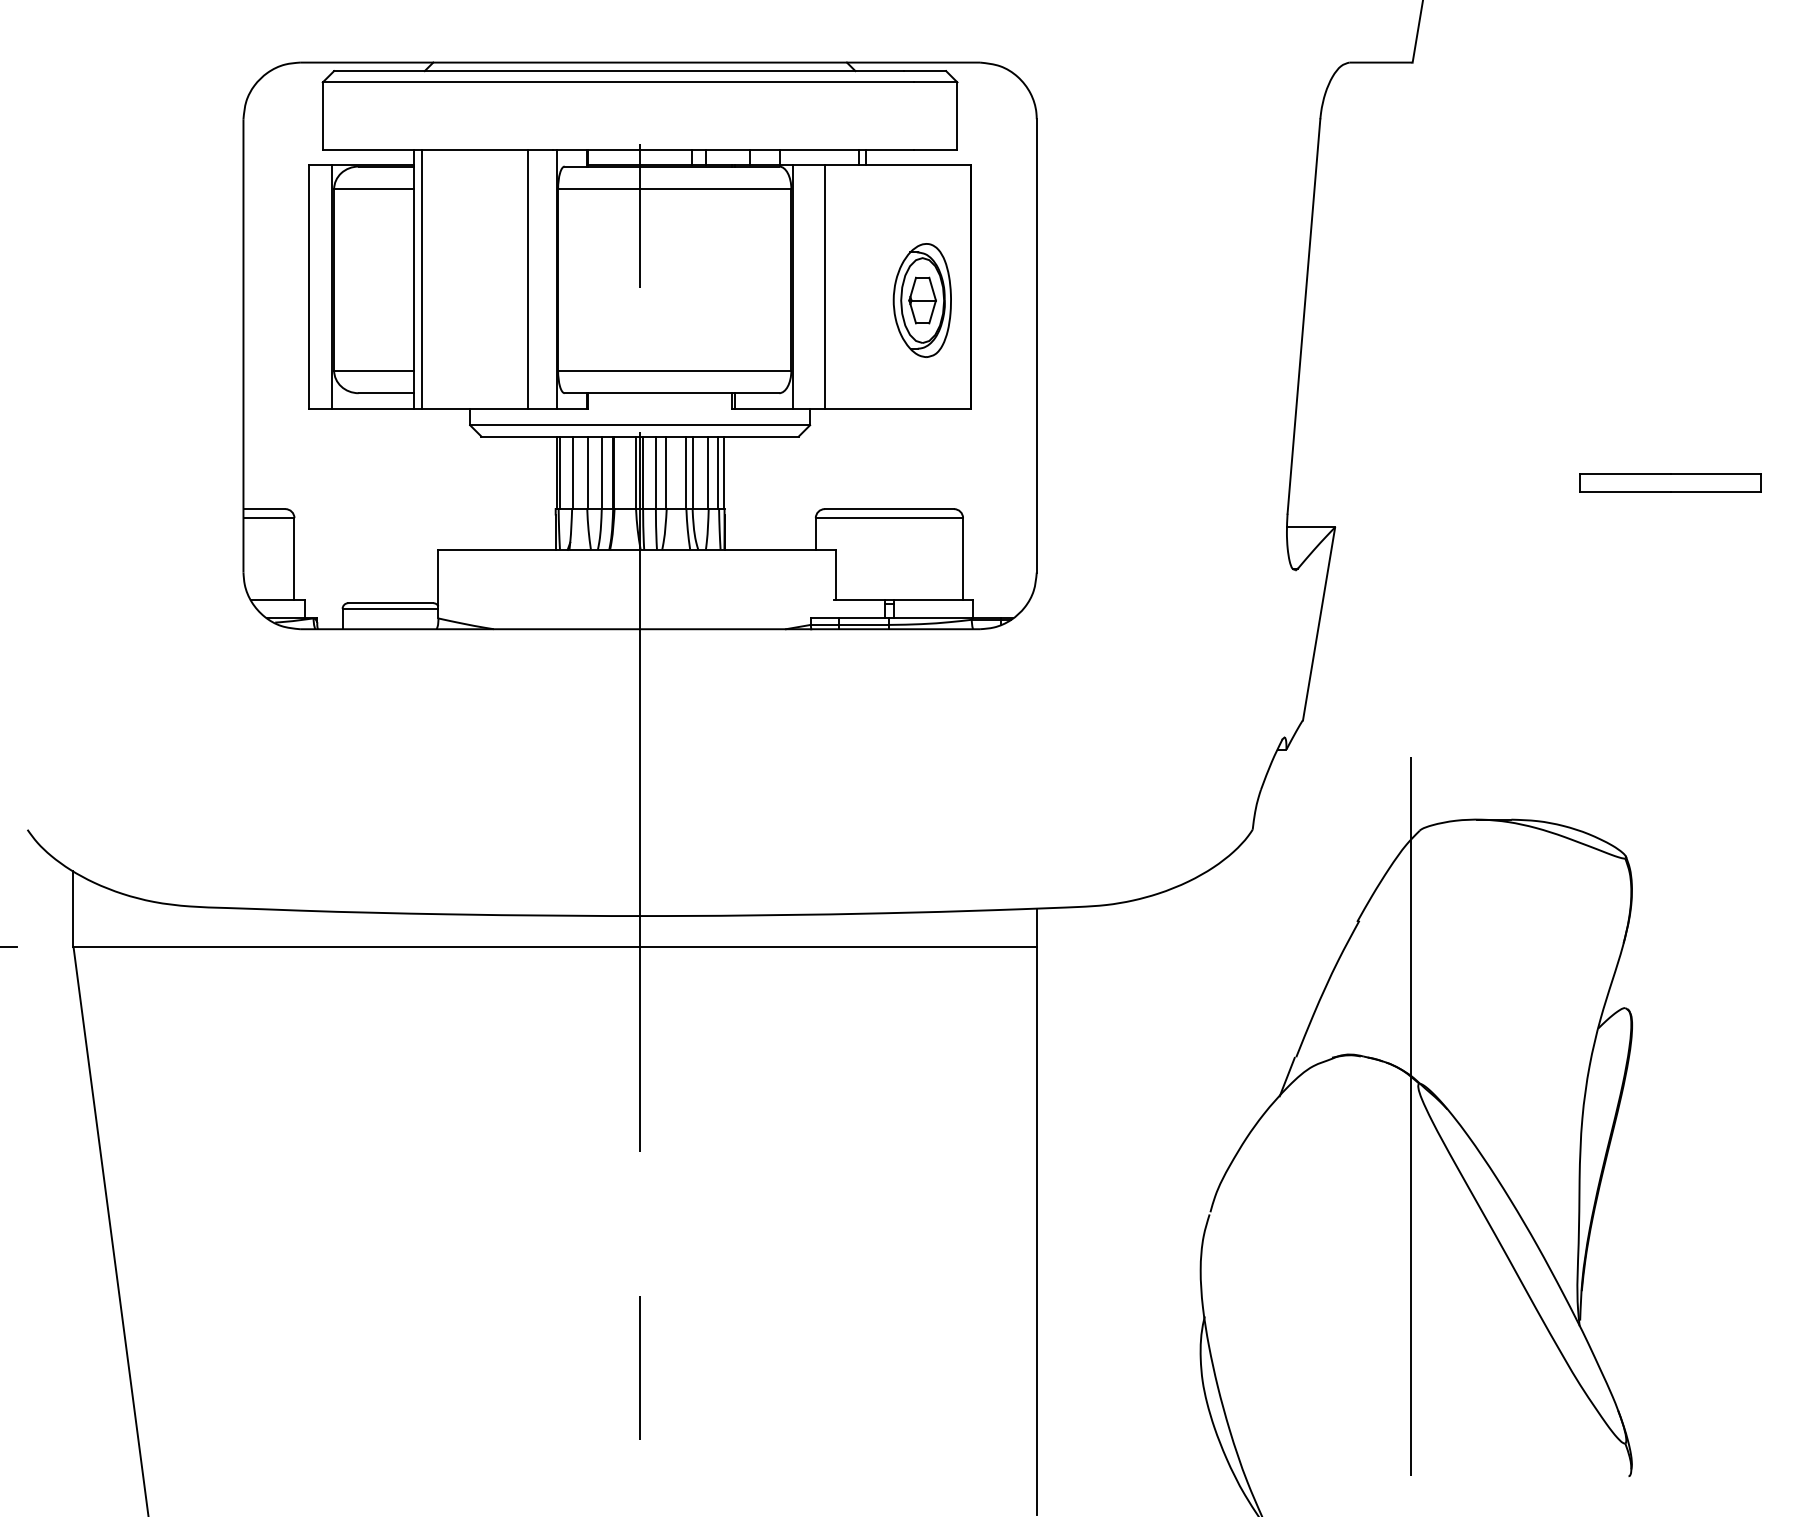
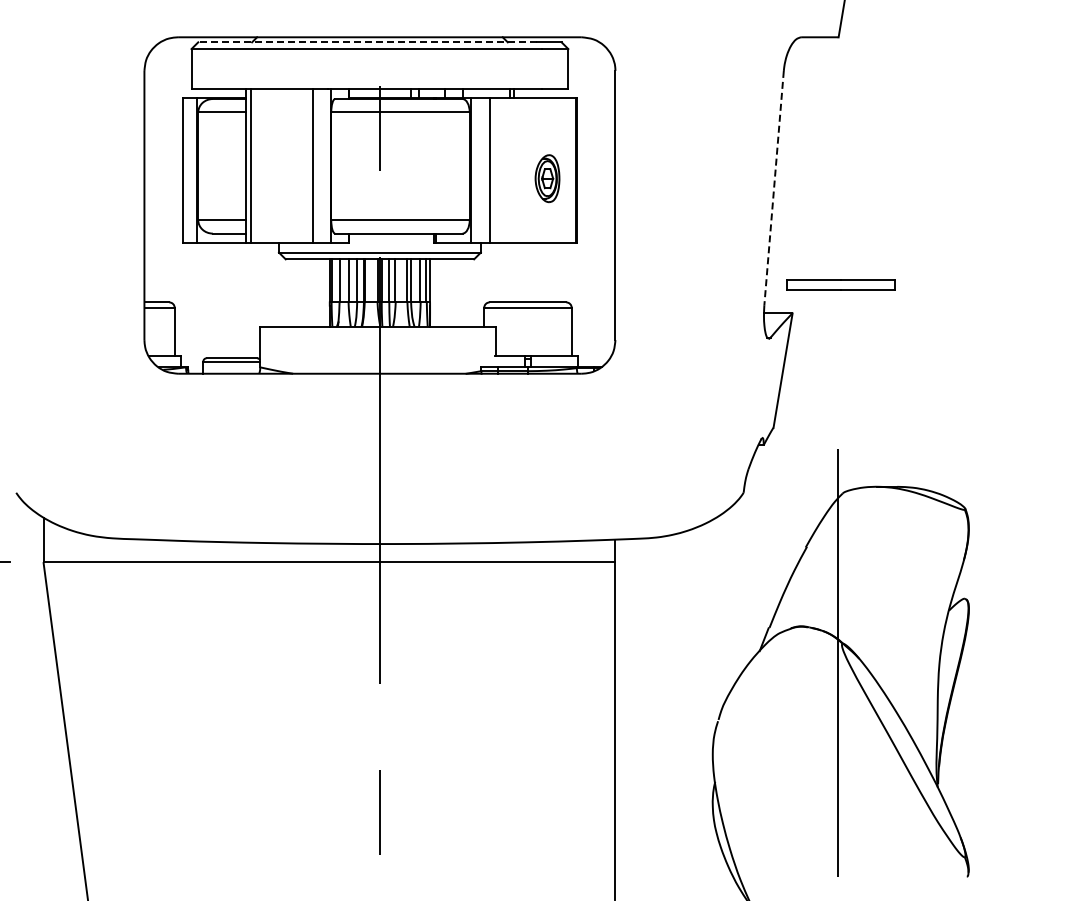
line: (617, 71) -> (366, 42), solid -> dashed
part: (922, 300) -> (547, 178), size x0.7
line: (1304, 317) -> (774, 188), solid -> dashed
part: (1670, 482) -> (840, 284), moved

